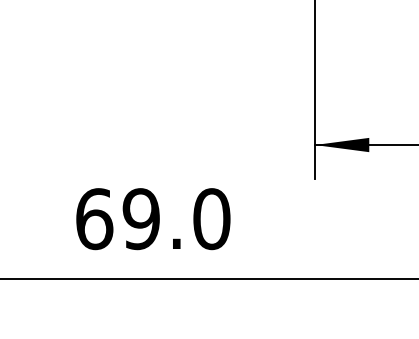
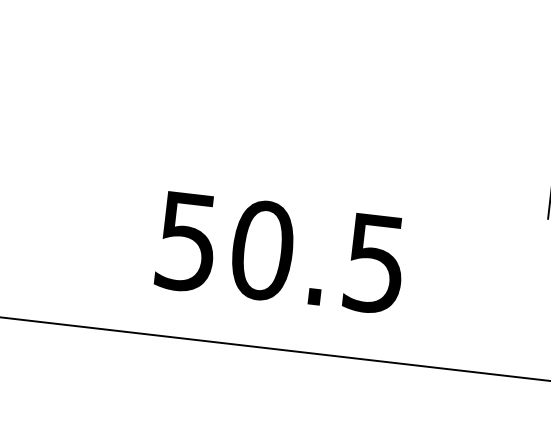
text: (153, 219) -> (281, 253), 69.0 -> 50.5

